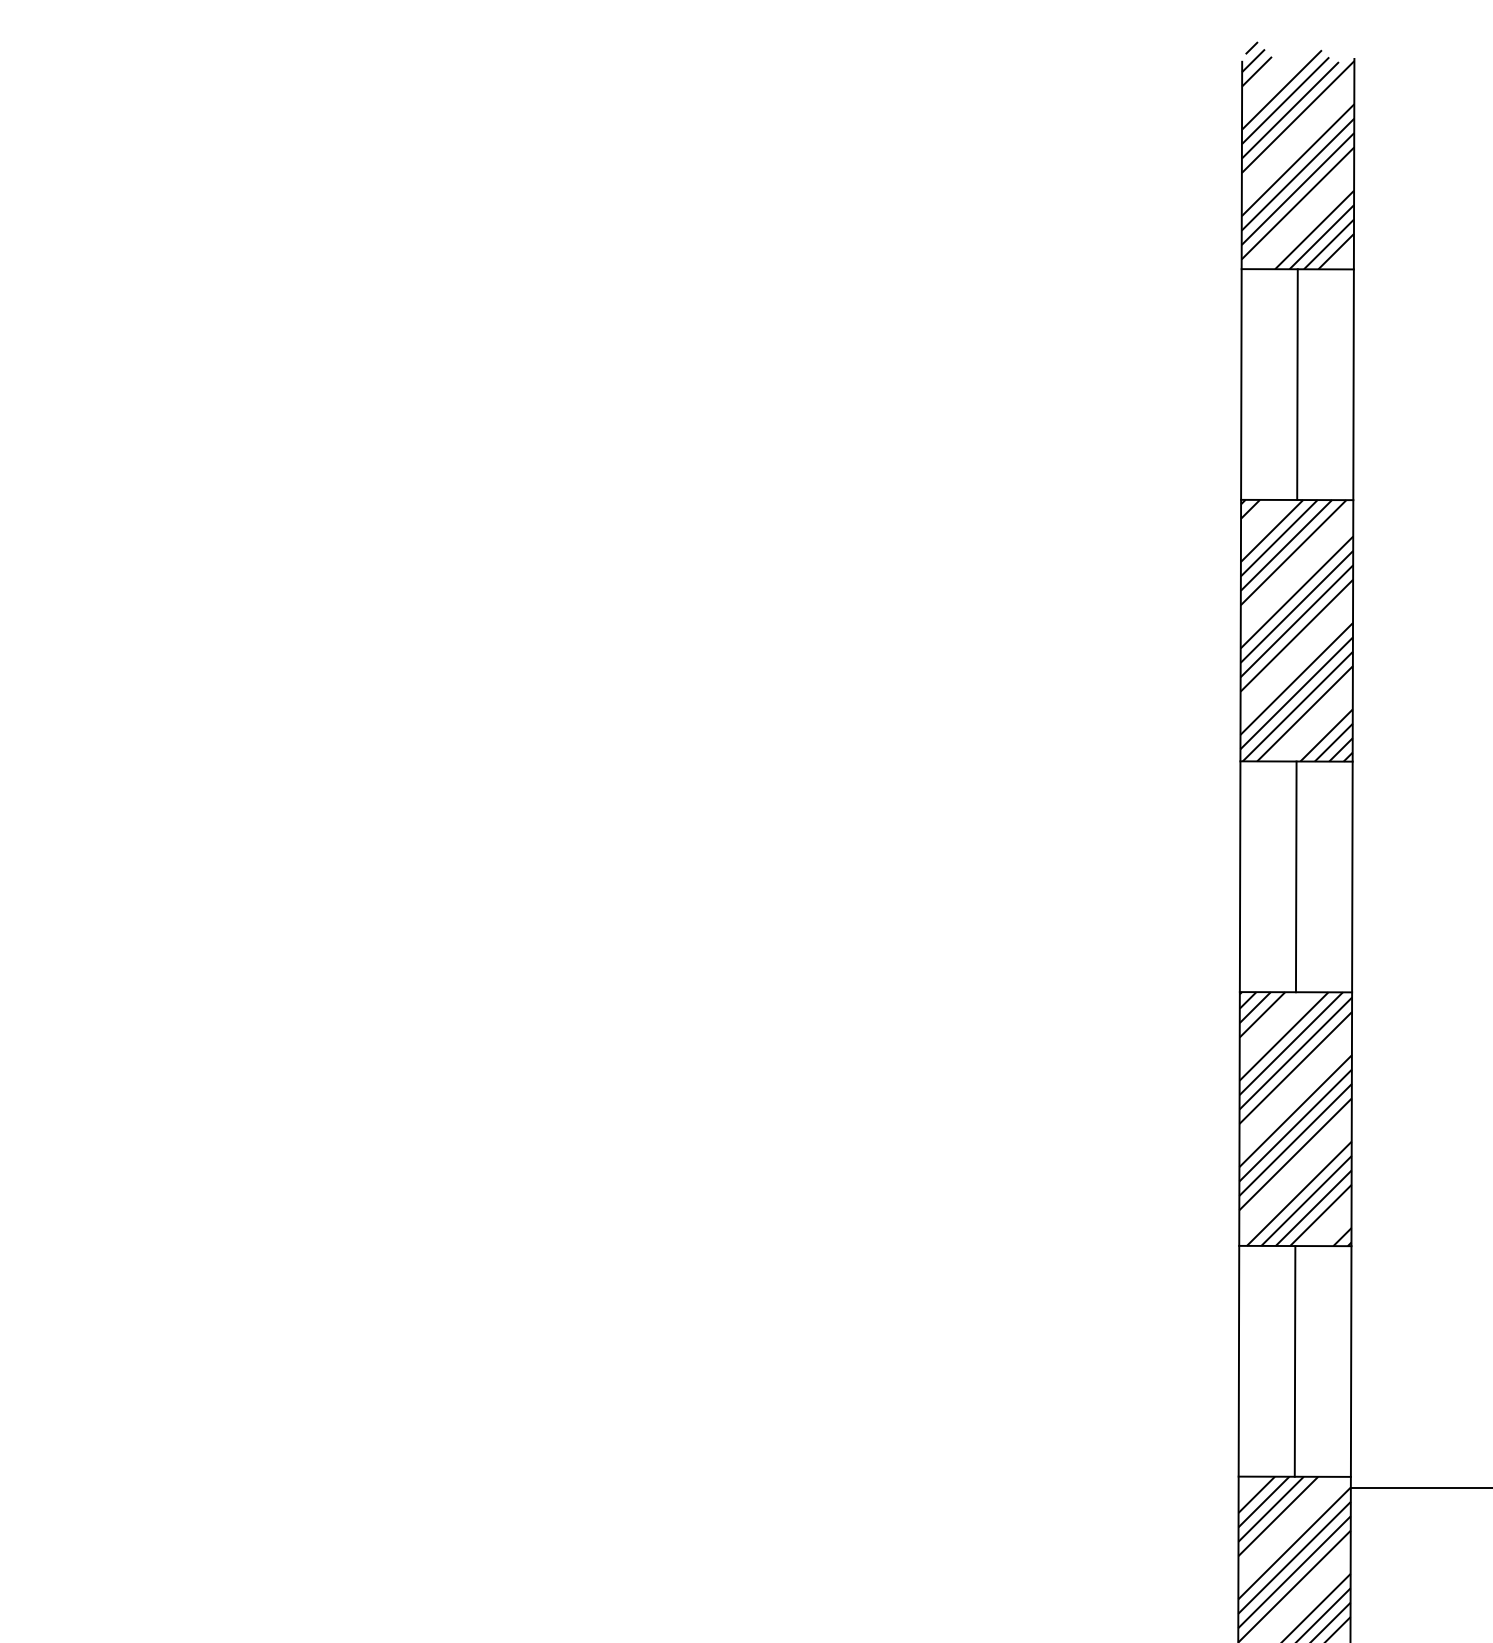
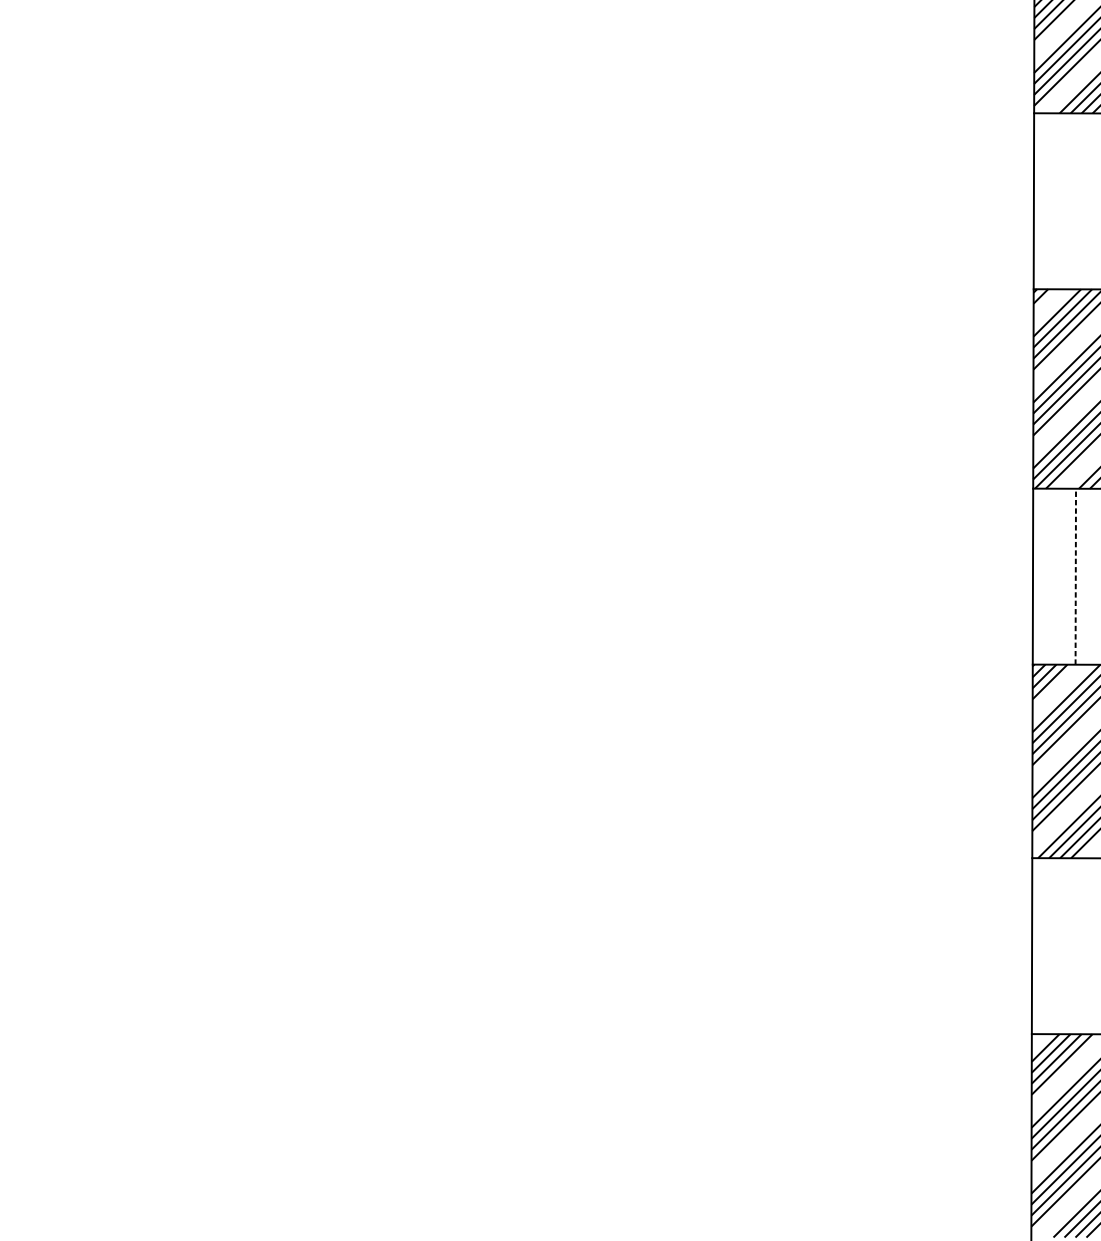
line: (1297, 384) -> (1076, 201), removed
line: (1296, 876) -> (1075, 576), solid -> dashed
line: (1294, 1361) -> (1074, 946), removed

